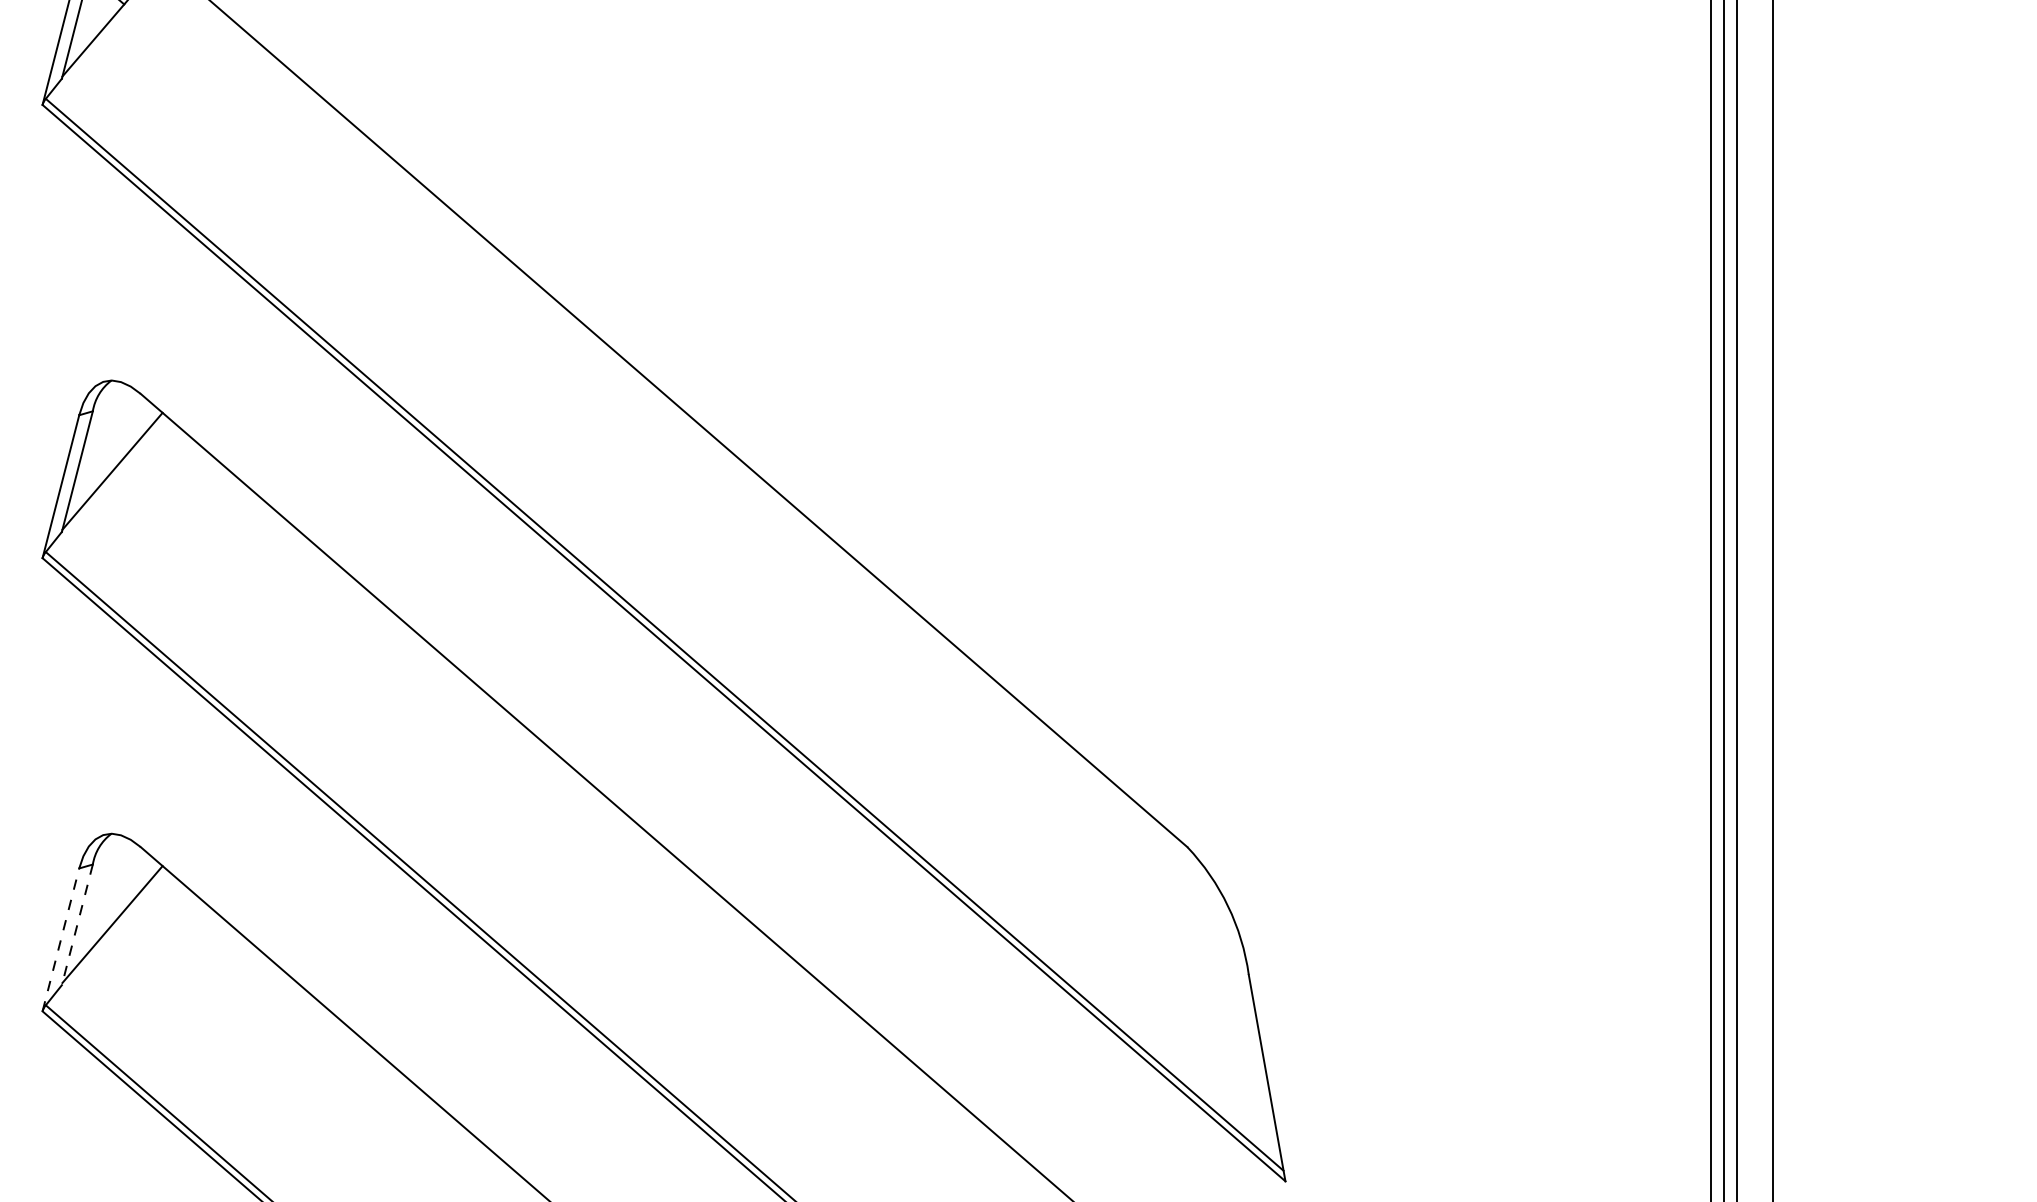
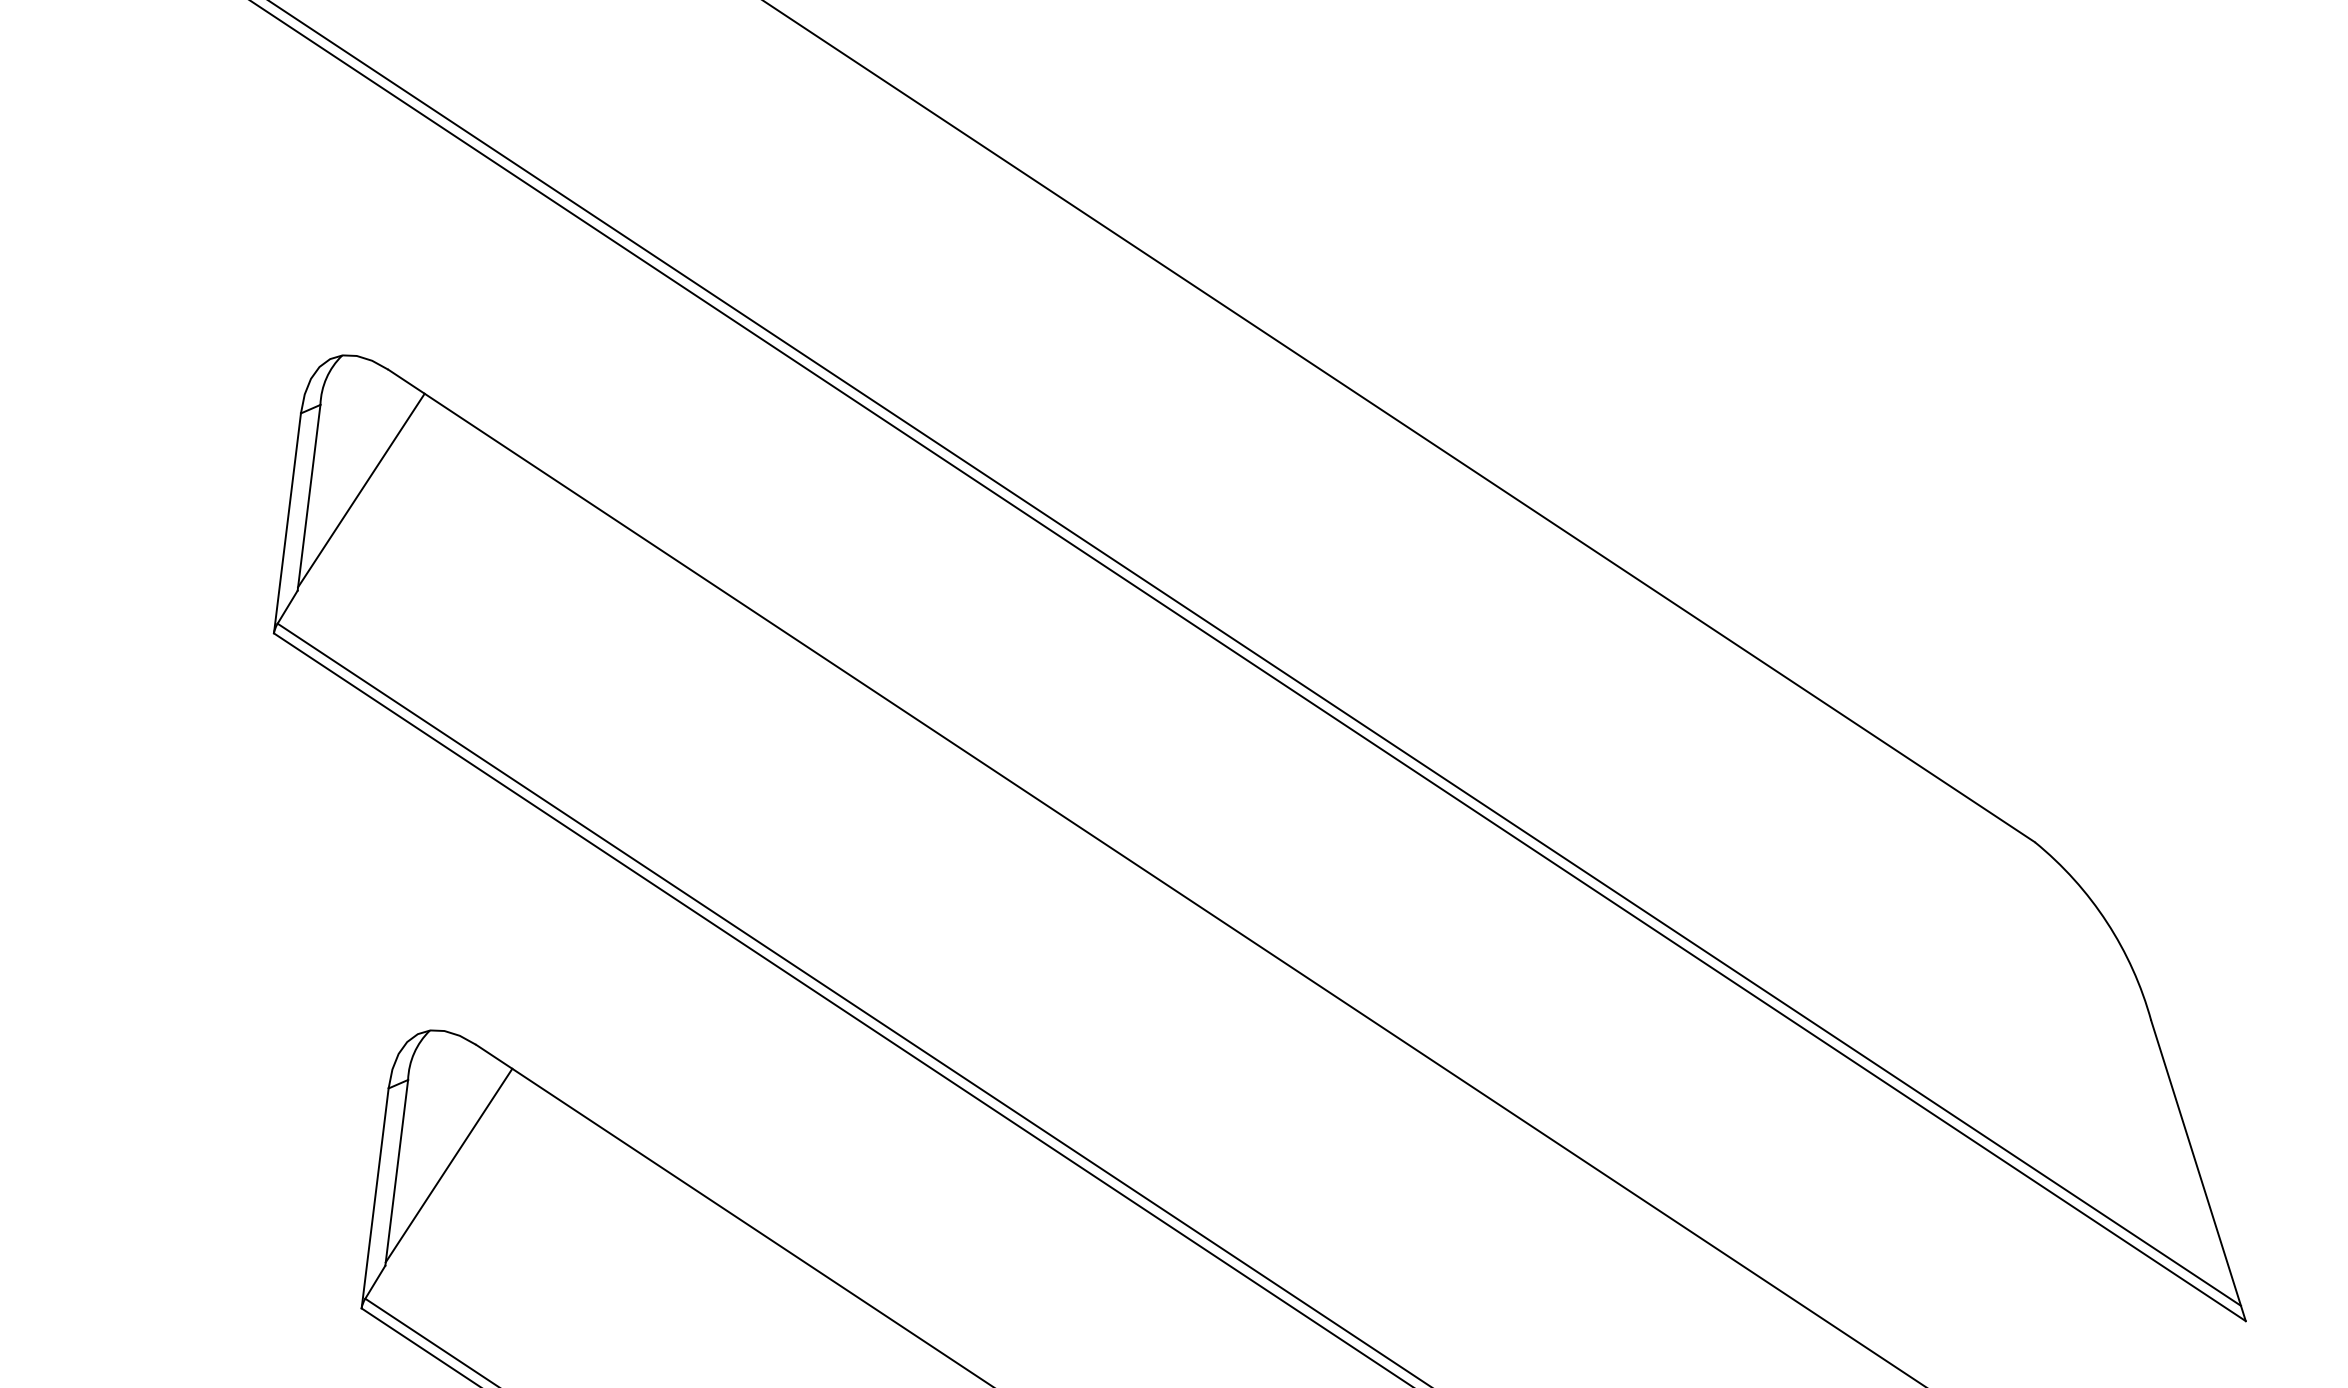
line: (77, 925) -> (397, 1173), dashed -> solid
line: (60, 939) -> (374, 1197), dashed -> solid

